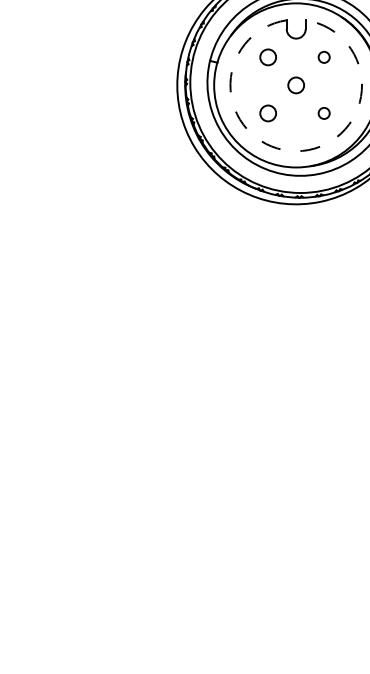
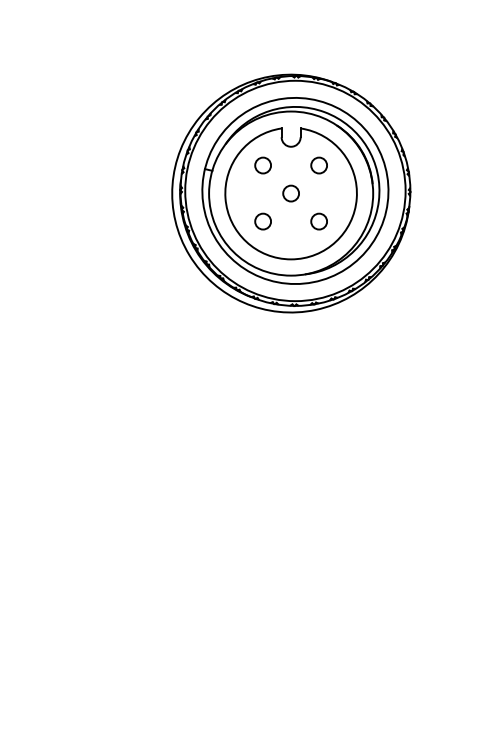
circle: (323, 57) -> (318, 165), size x1.43
circle: (323, 113) -> (318, 221), size x1.43
arc: (296, 151) -> (291, 259), dashed -> solid

